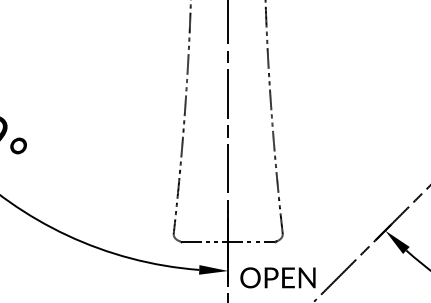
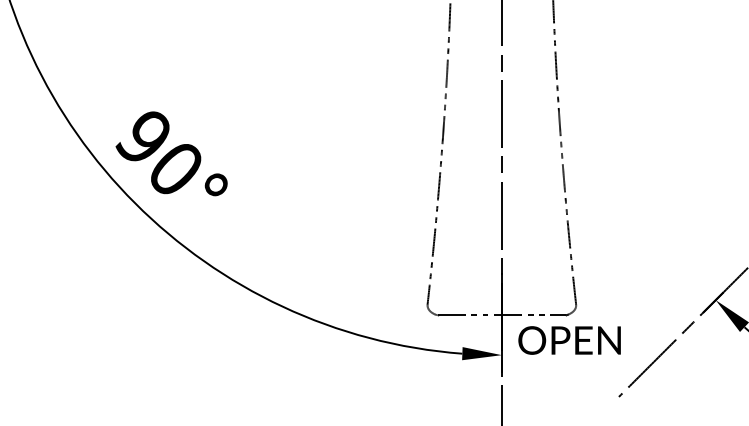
text: (277, 277) -> (569, 340), moved

